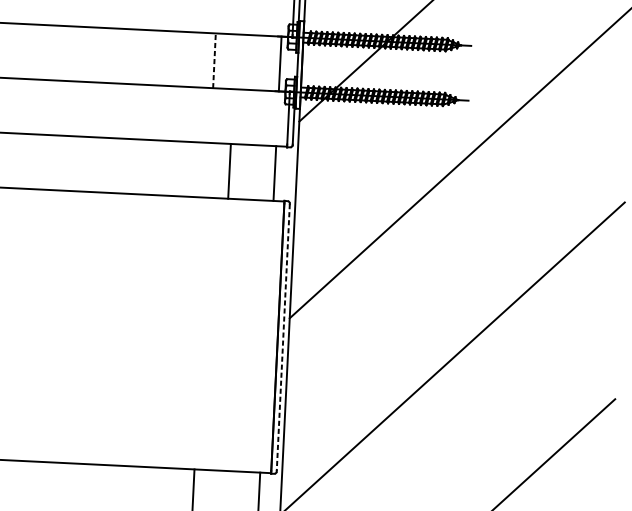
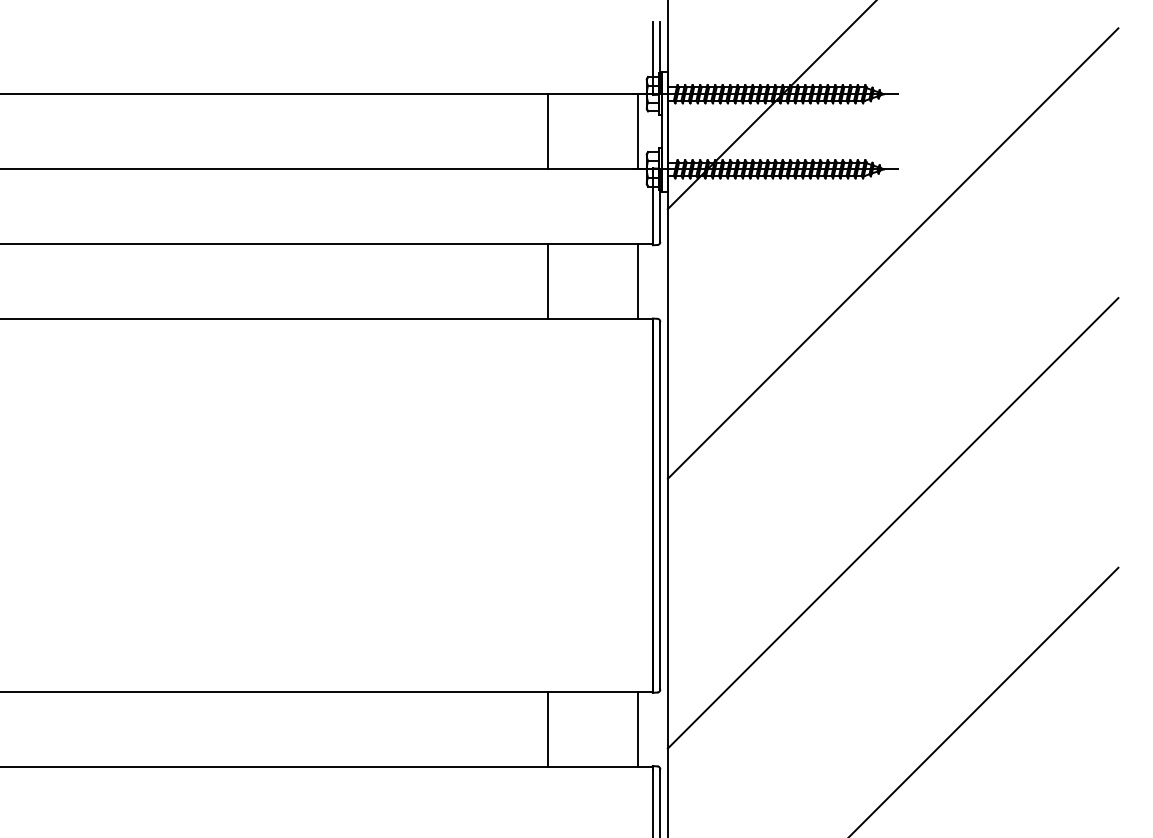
line: (214, 60) -> (547, 131), dashed -> solid
line: (229, 171) -> (547, 281), moved
line: (283, 337) -> (660, 505), dashed -> solid

